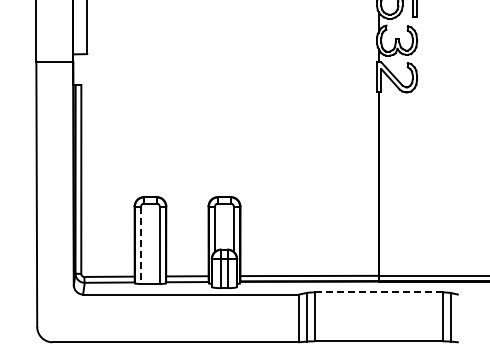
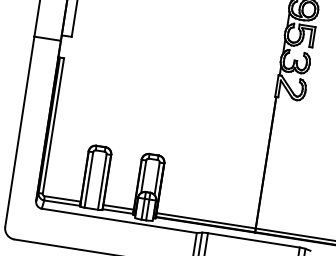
line: (141, 245) -> (89, 180), dashed -> solid
line: (379, 292) -> (254, 240), dashed -> solid

